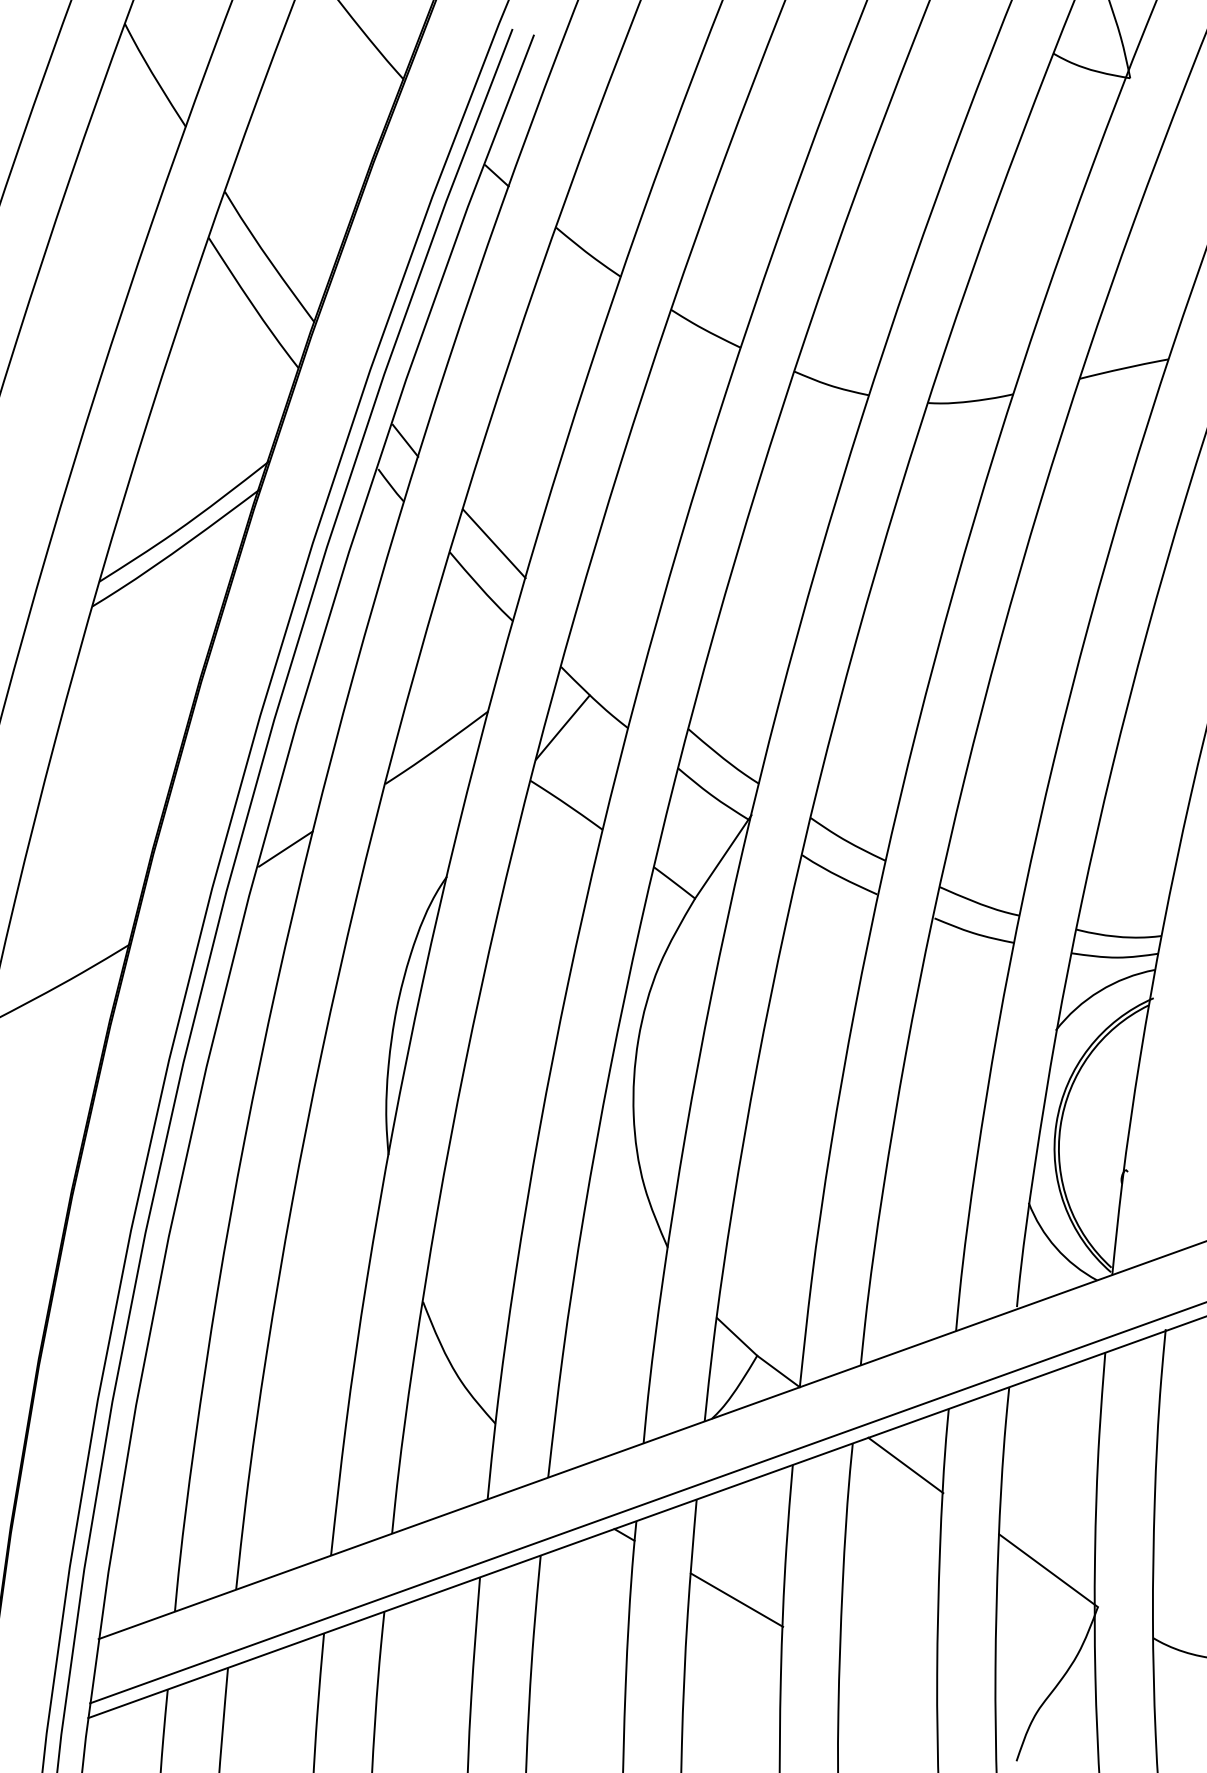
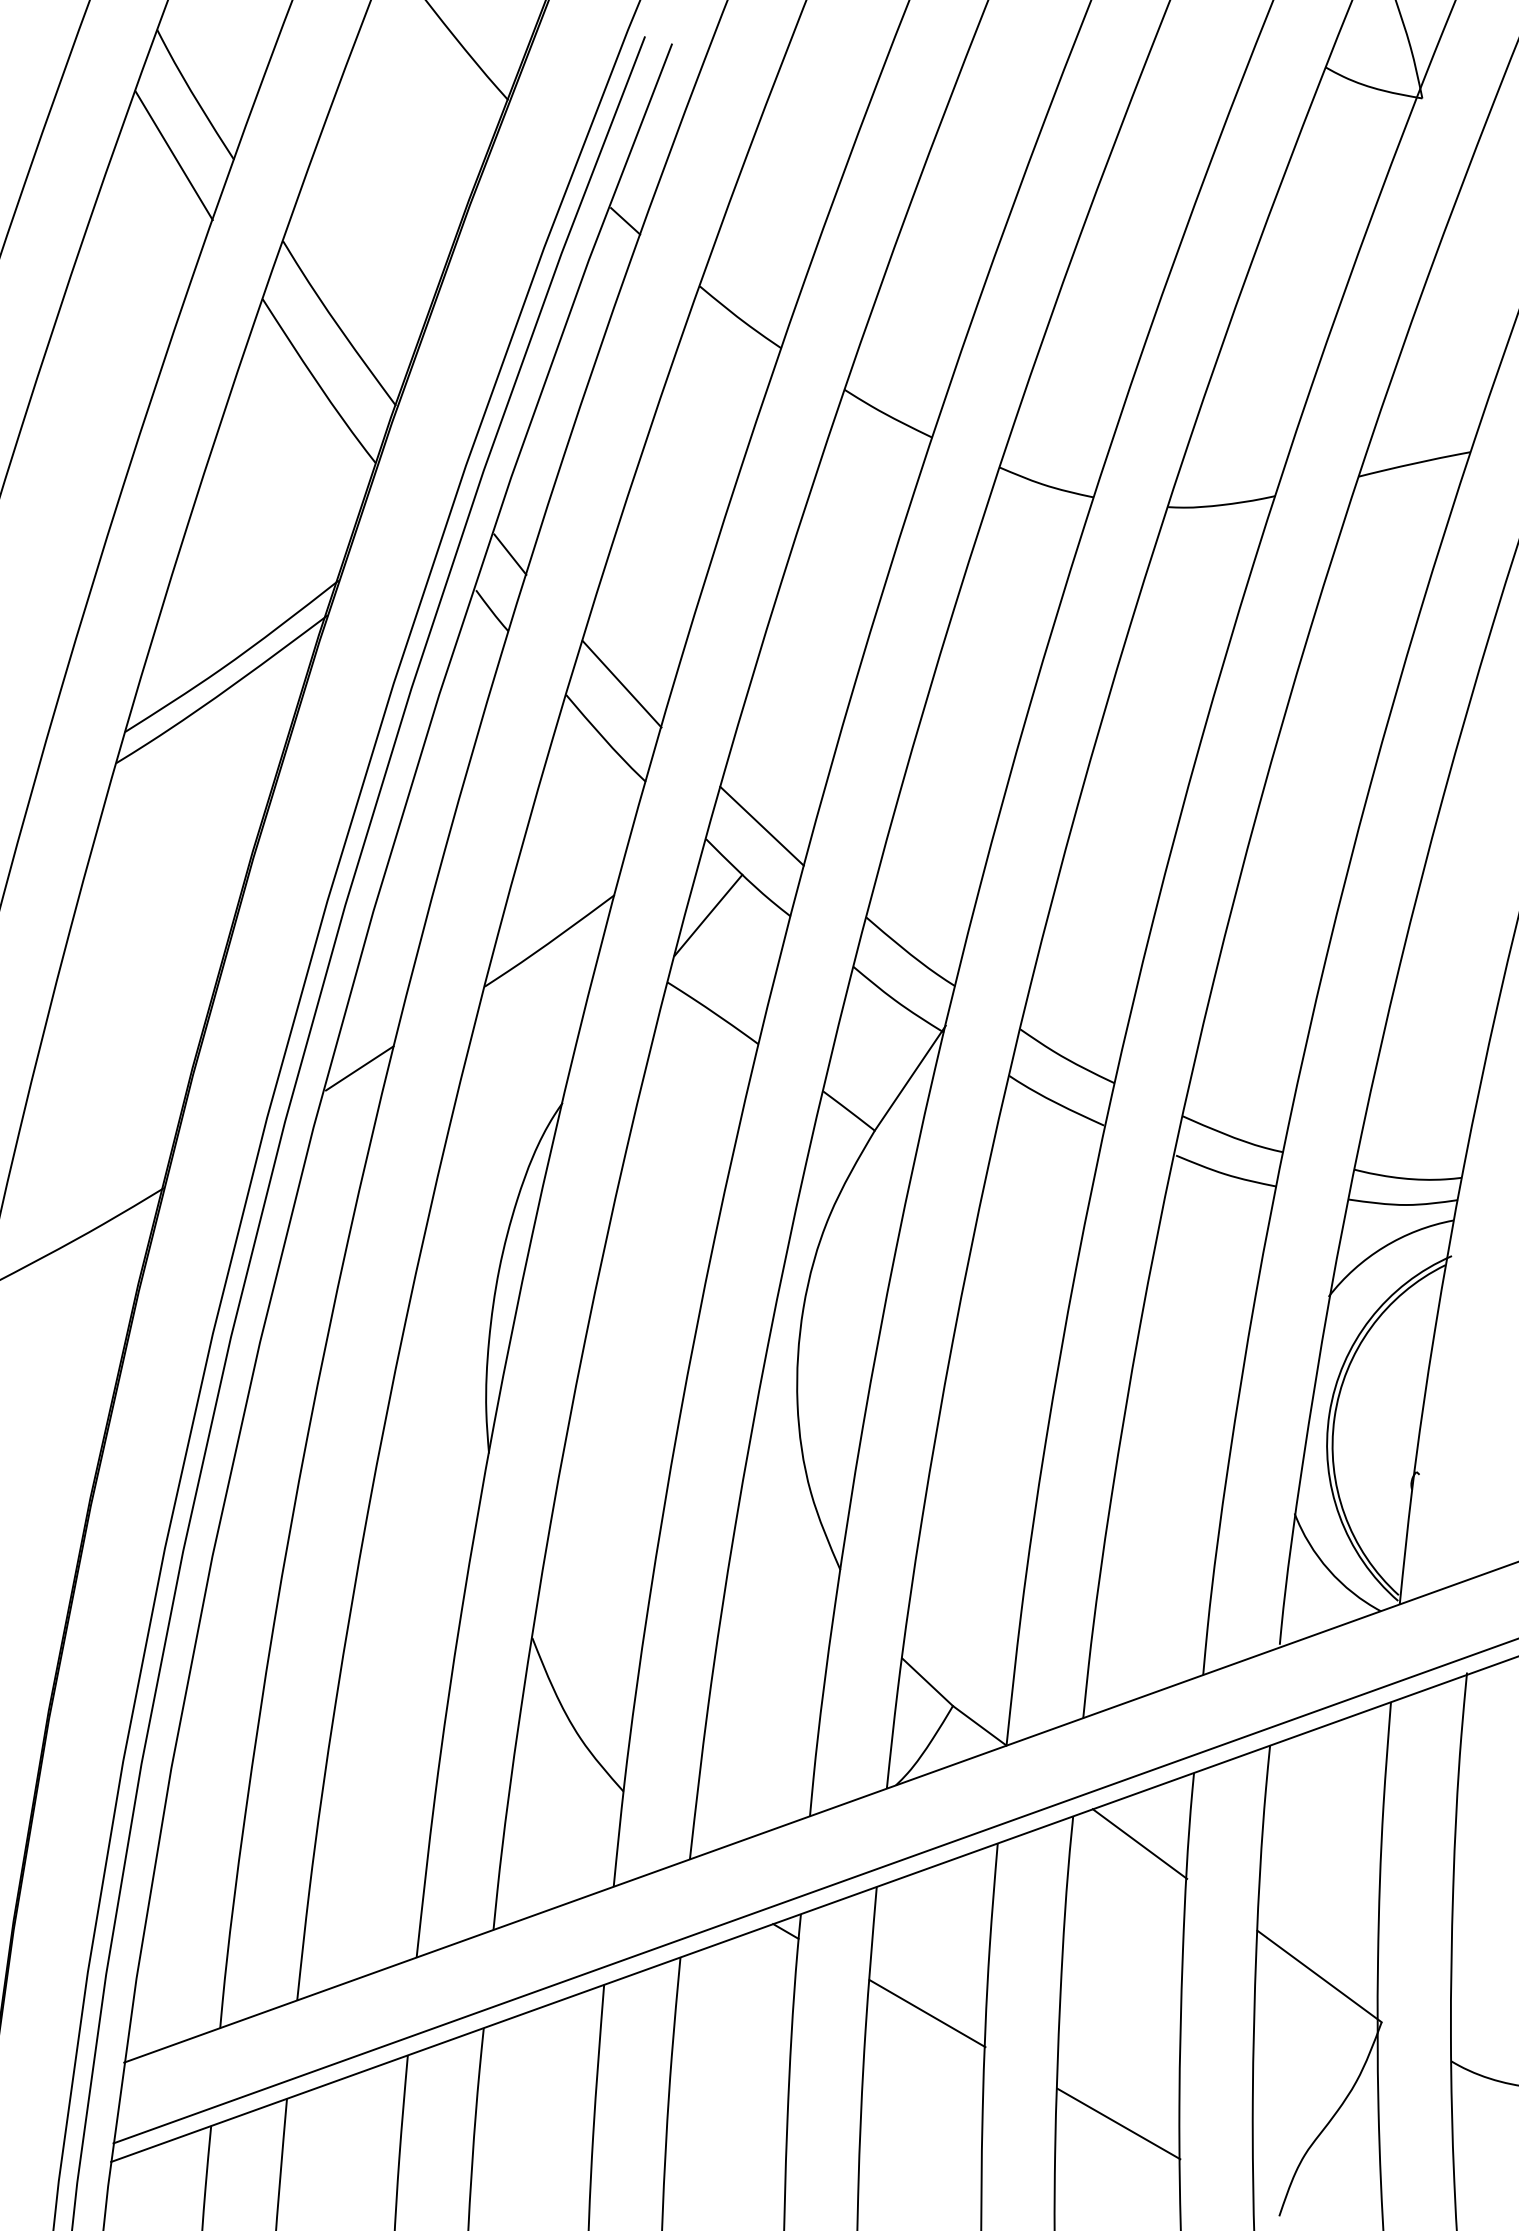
line: (138, 123) -> (174, 155), added
line: (605, 656) -> (762, 826), added
line: (888, 1687) -> (1118, 2123), added

